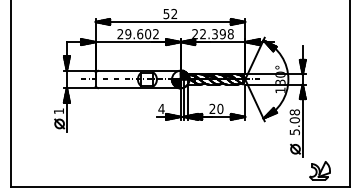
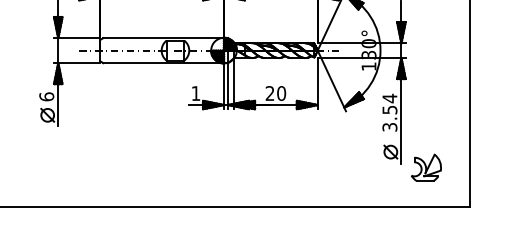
text: (161, 108) -> (195, 92), 4 -> 1
text: (58, 111) -> (46, 97), 1 -> 6
text: (294, 121) -> (389, 111), 5.08 -> 3.54
part: (319, 170) -> (425, 167), moved

